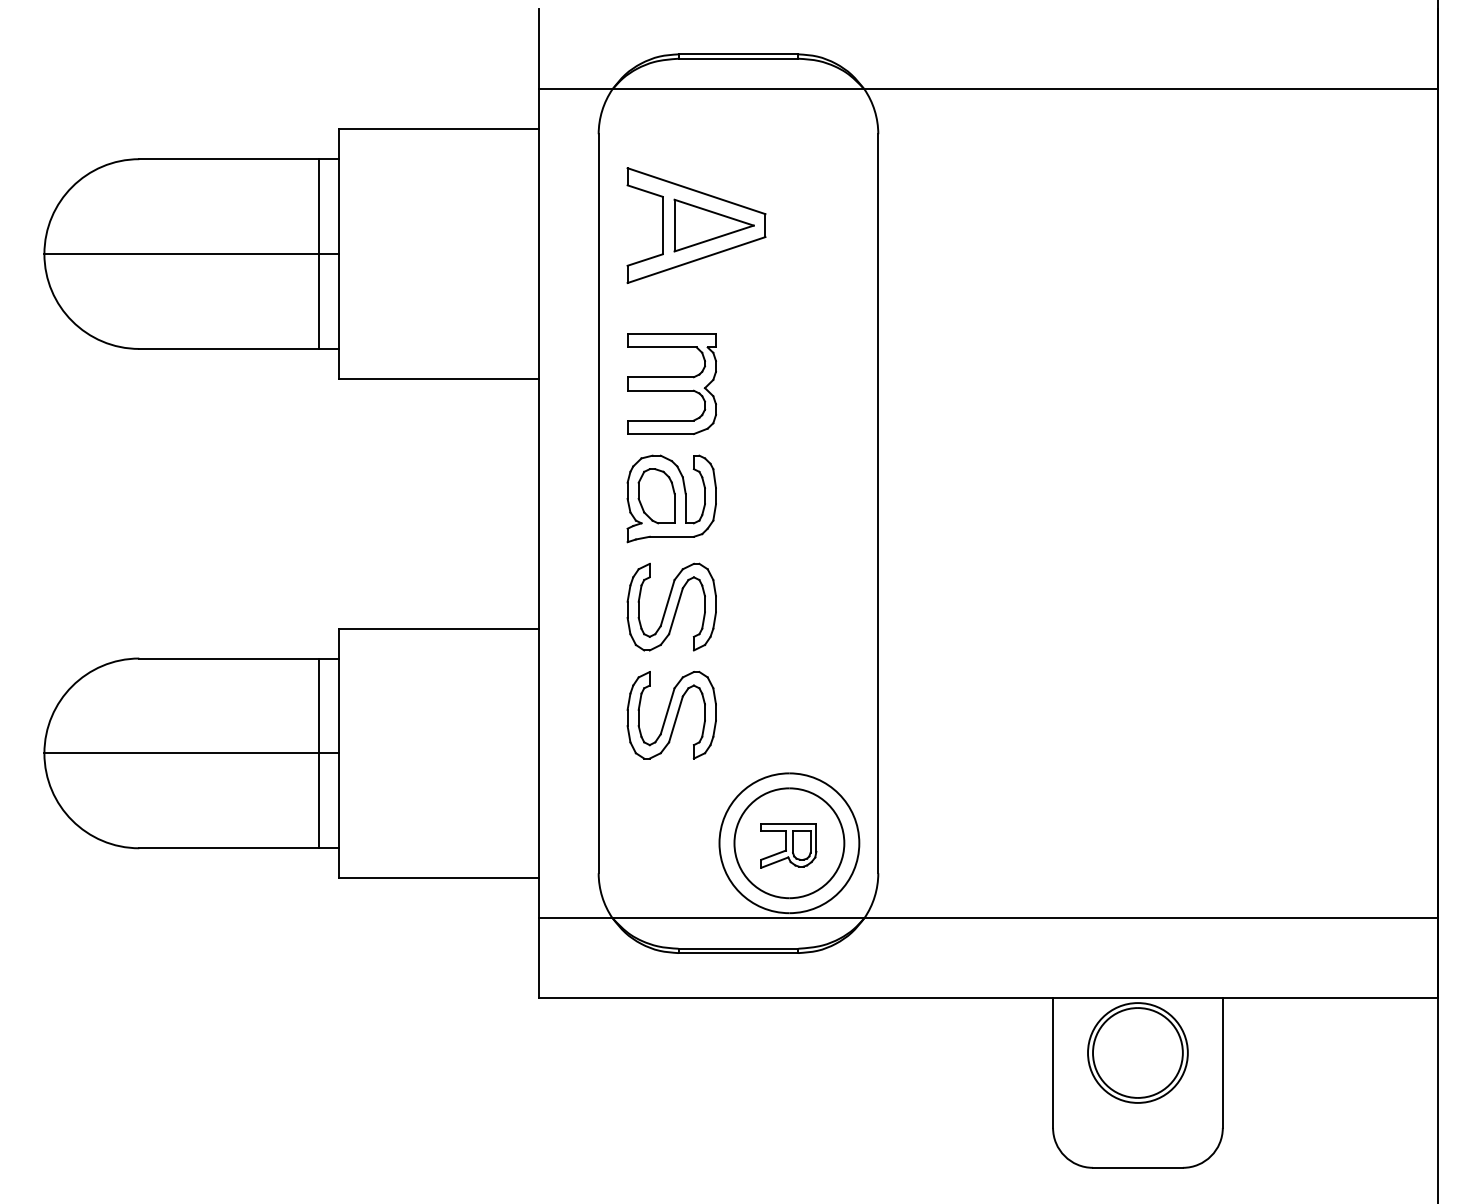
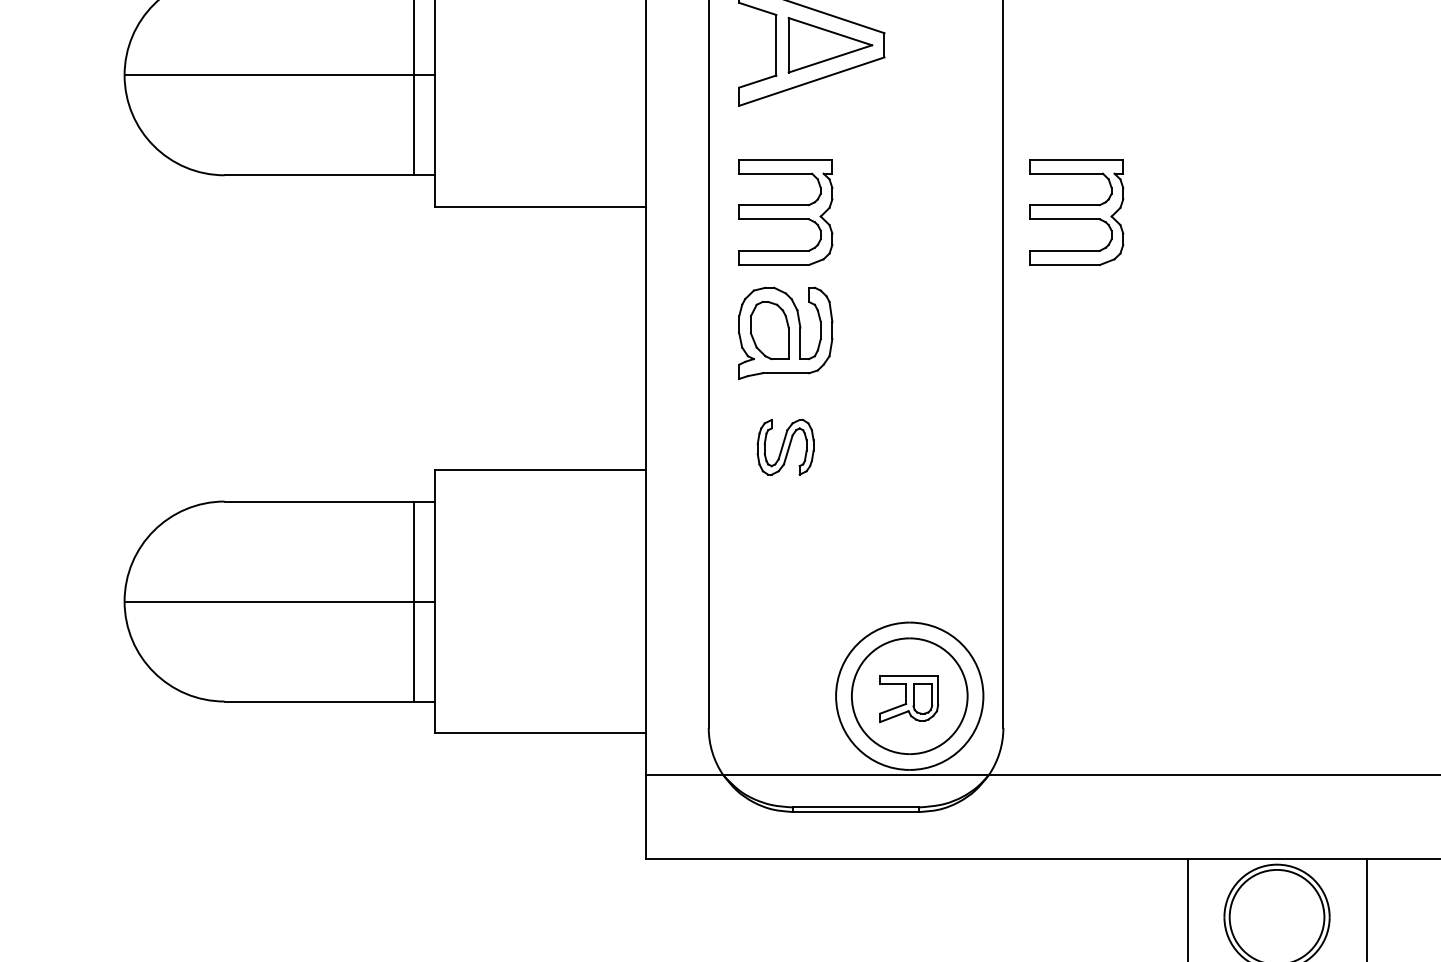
part: (947, 383) -> (1076, 211), added
part: (671, 606) -> (785, 446), size x0.6
part: (671, 715) -> (785, 561), removed

